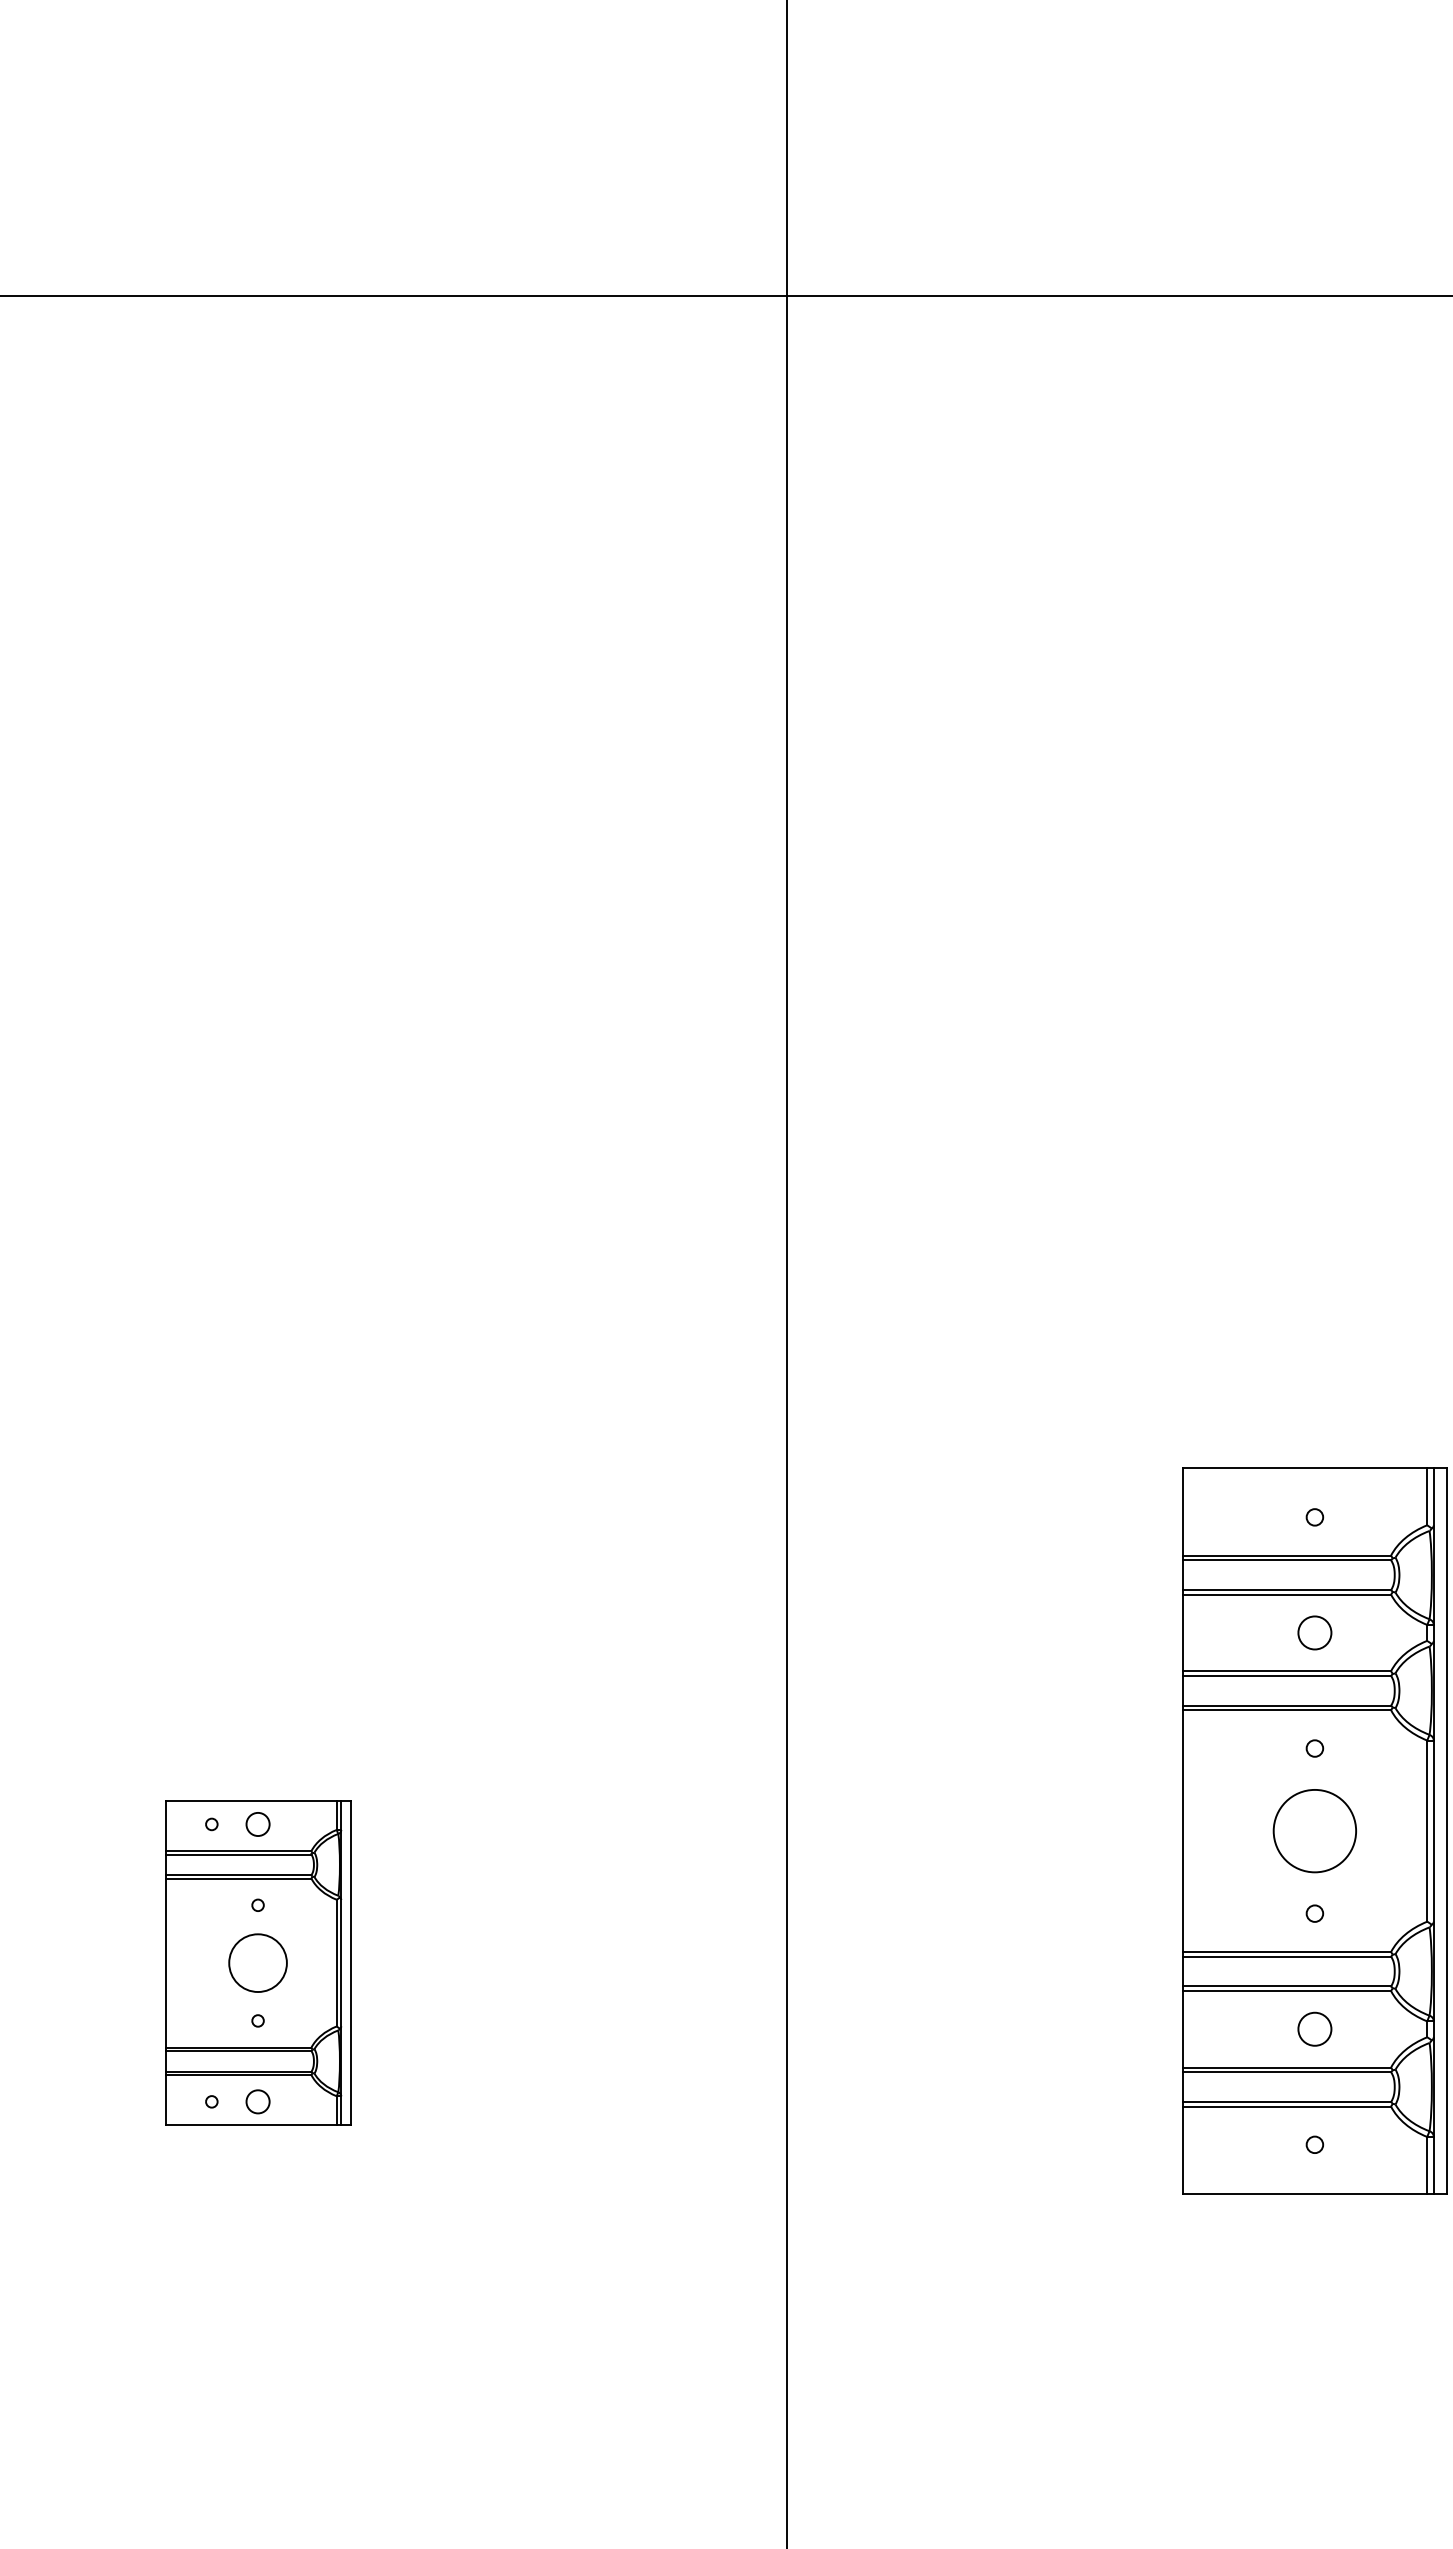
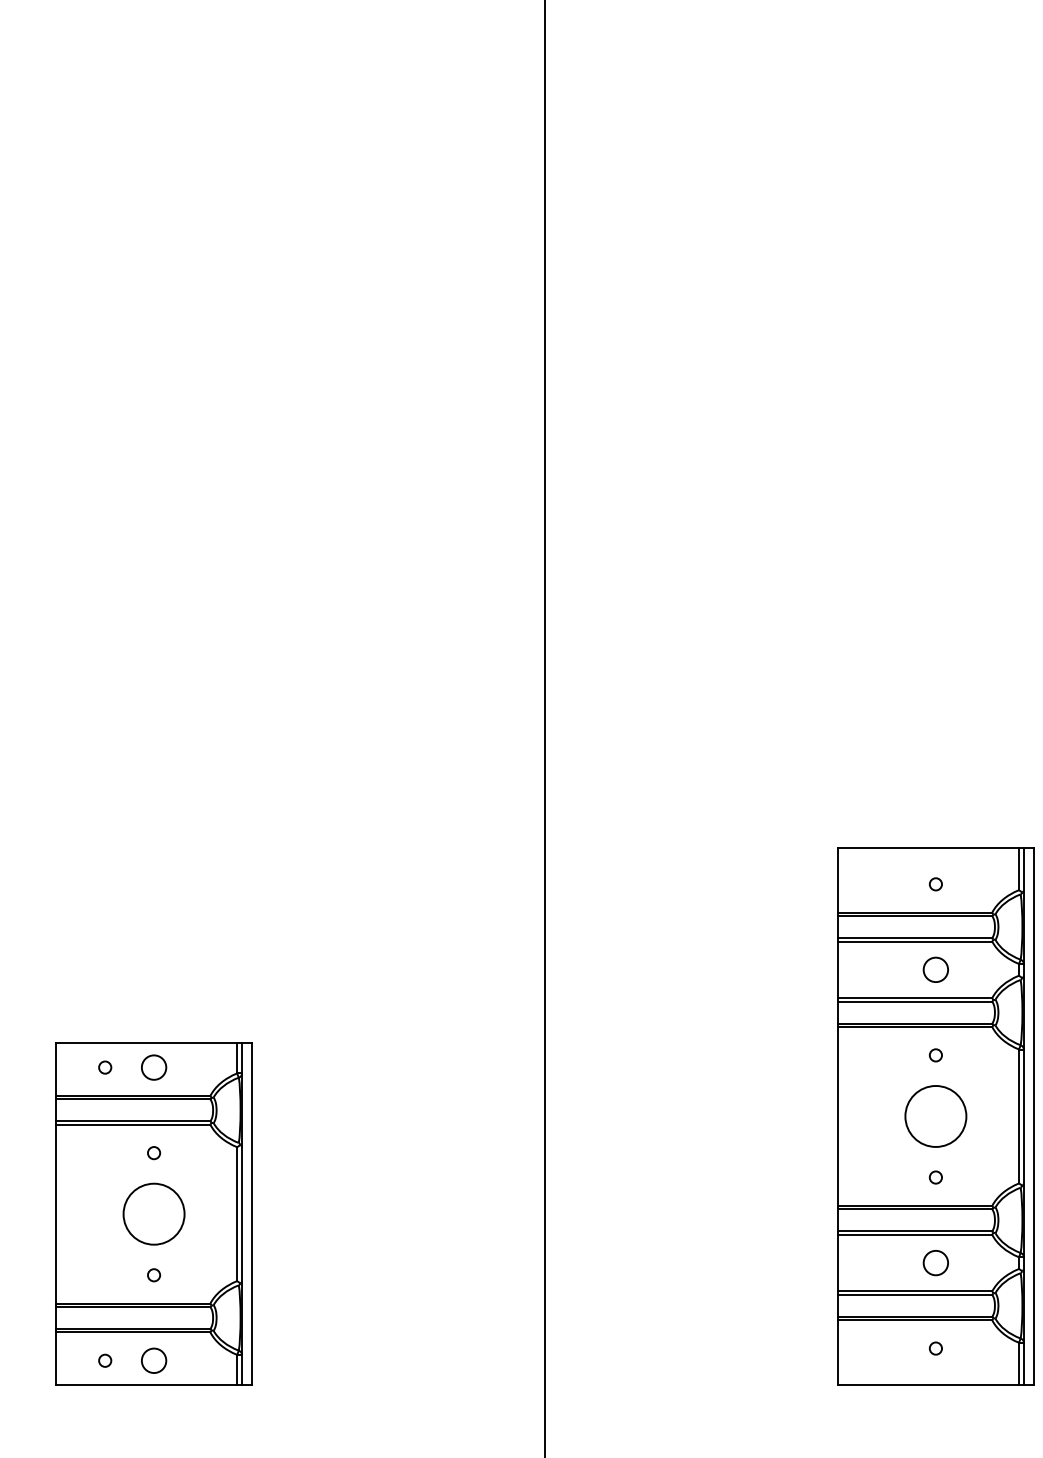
part: (257, 1962) -> (153, 1213), size x1.43

